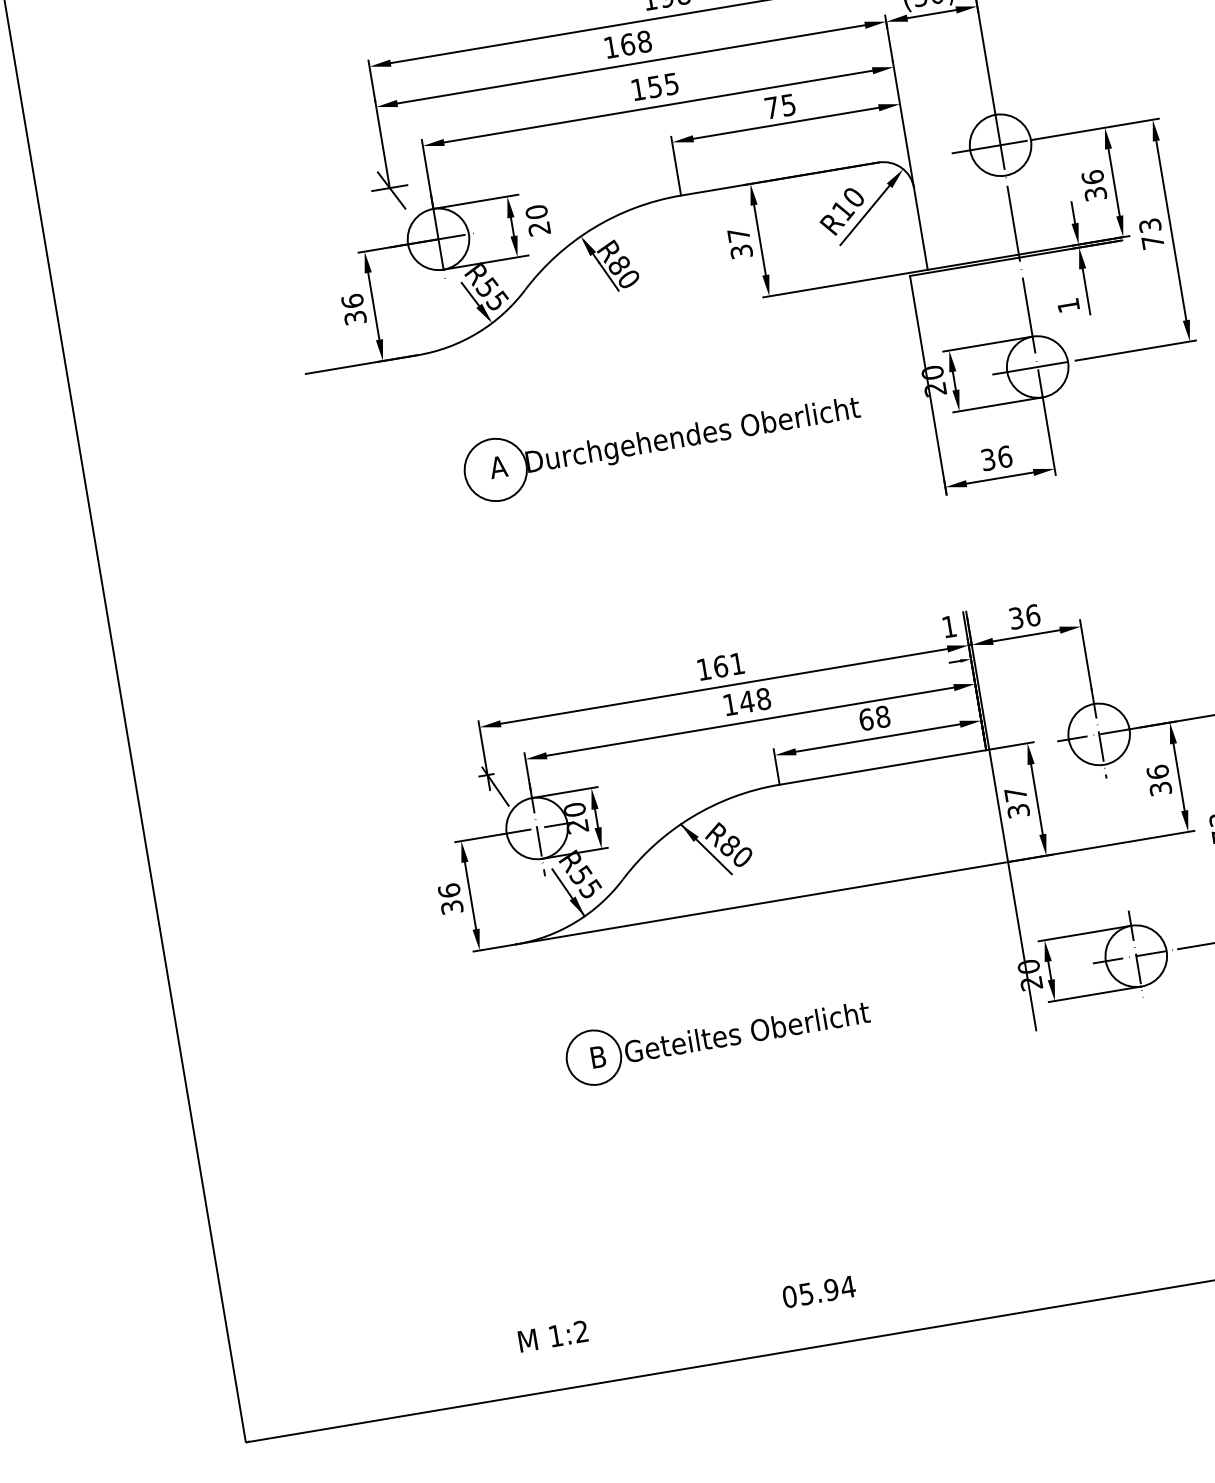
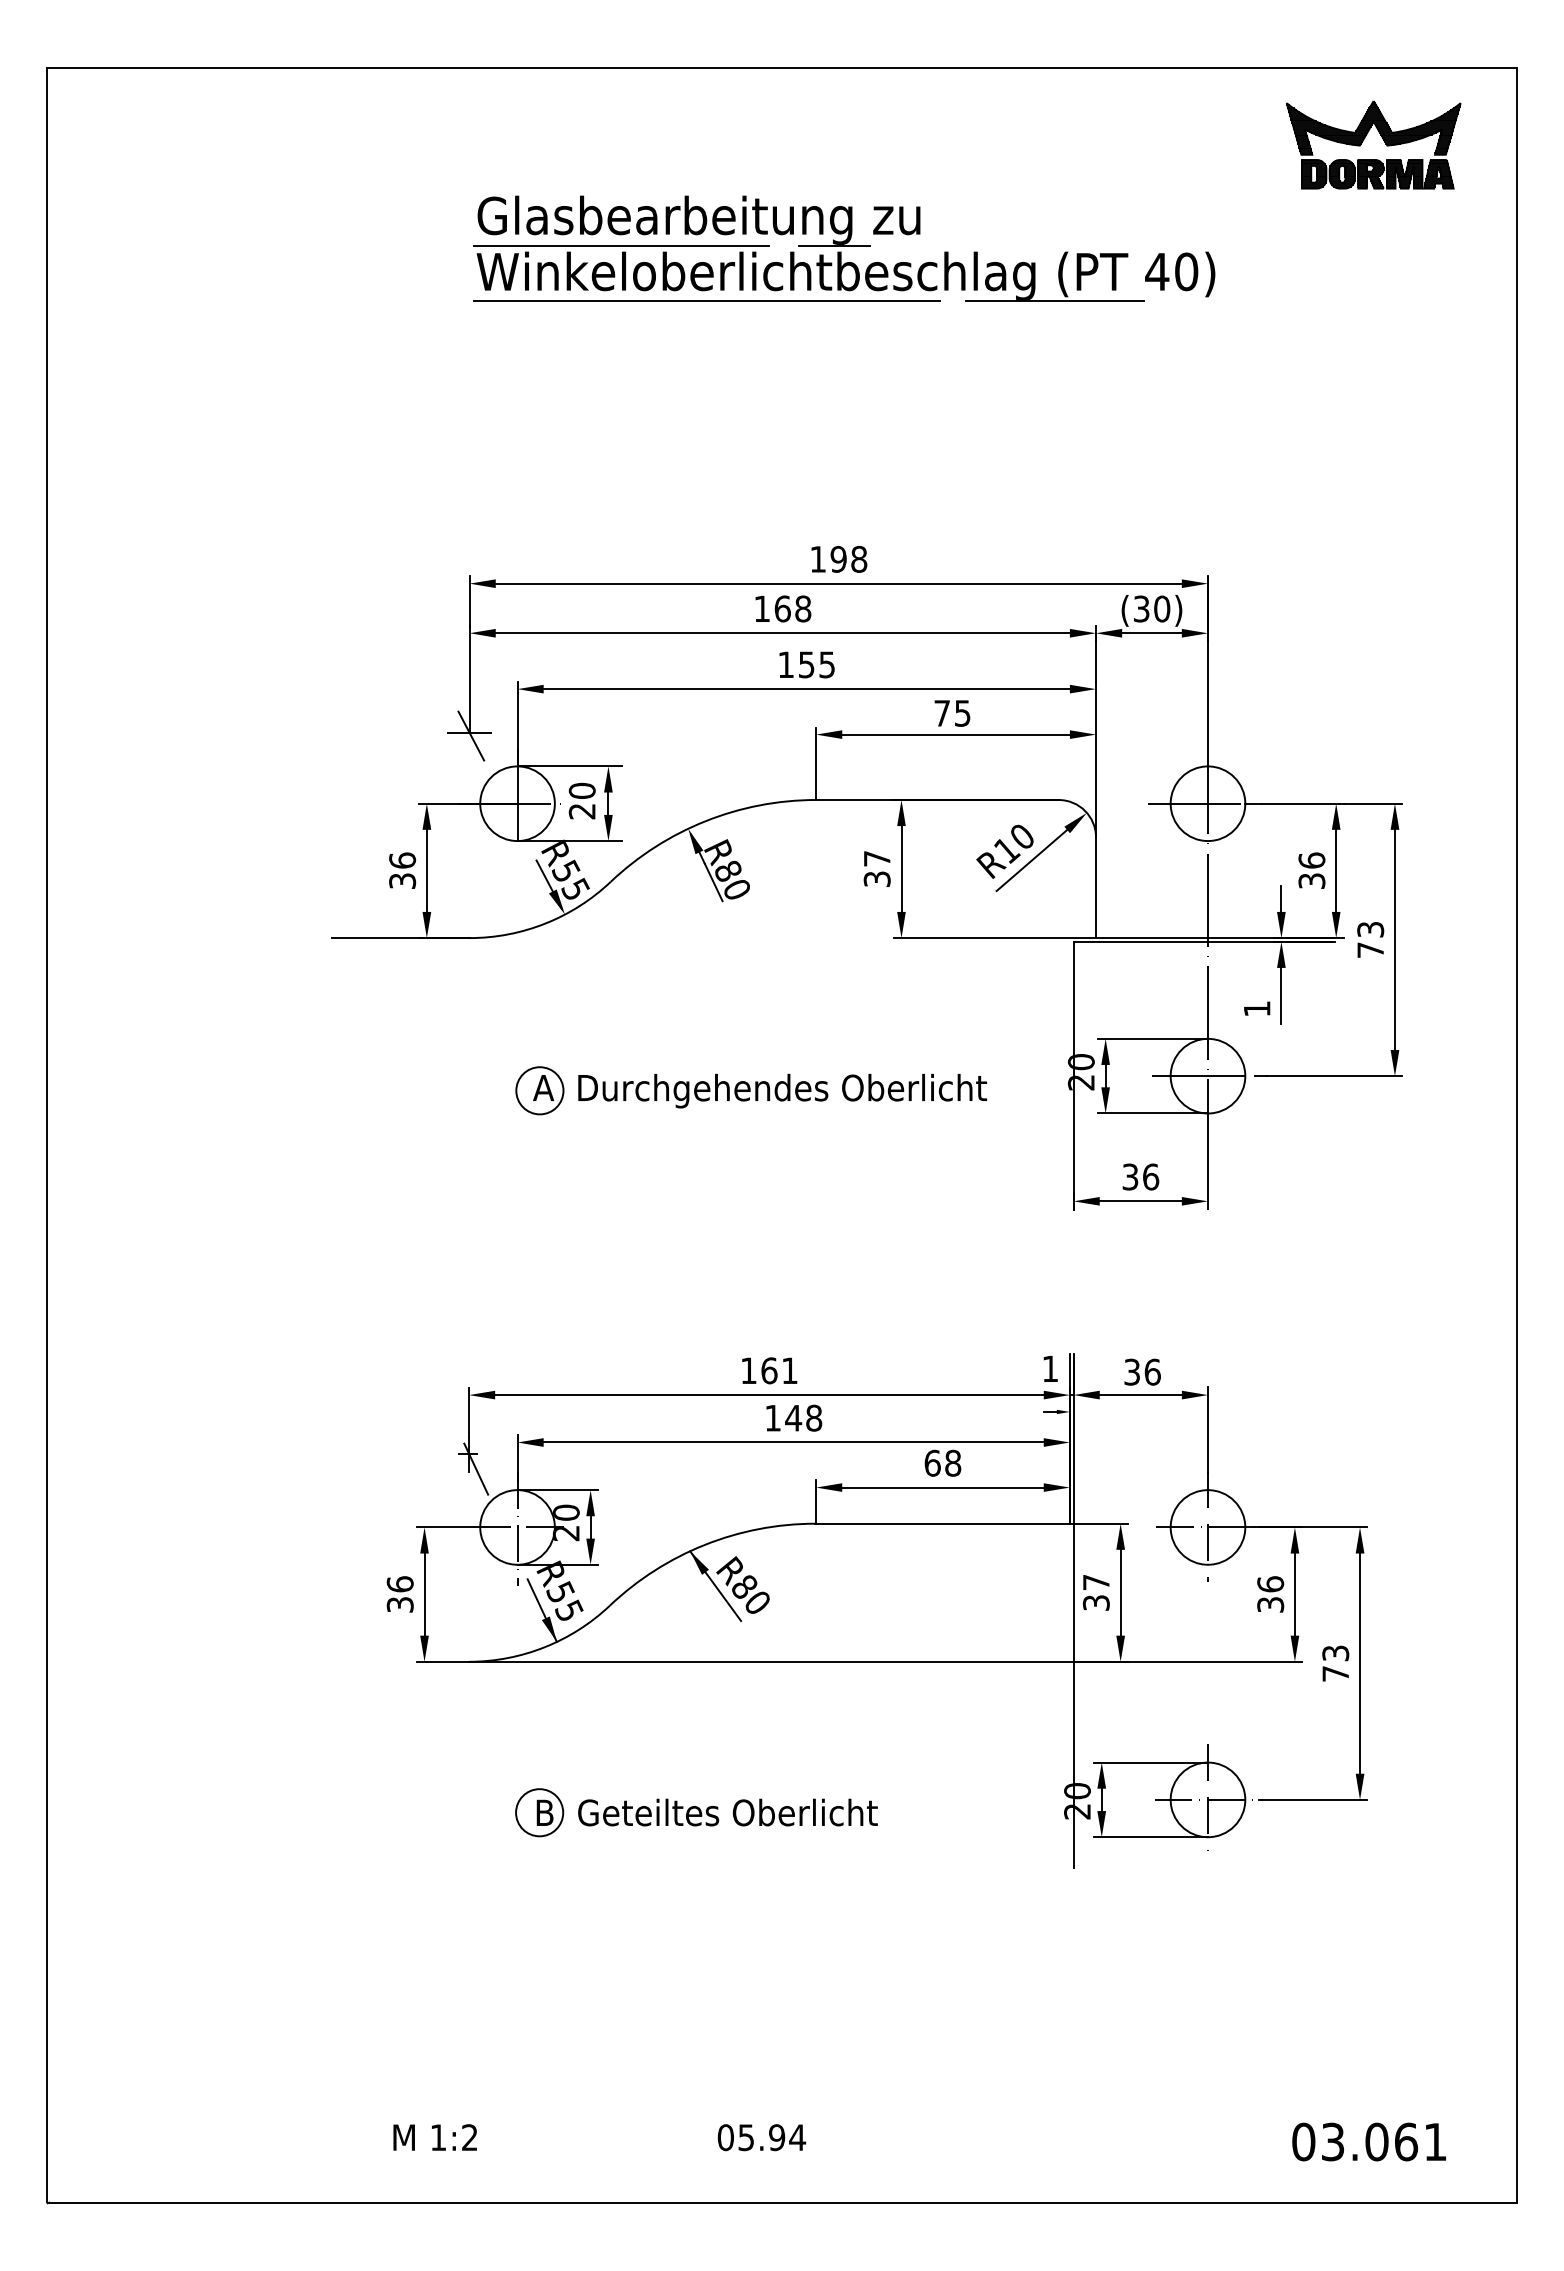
text: (537, 220) -> (581, 800), moved
circle: (495, 469) -> (539, 1090), size x0.62
circle: (593, 1057) -> (539, 1812), size x0.71

